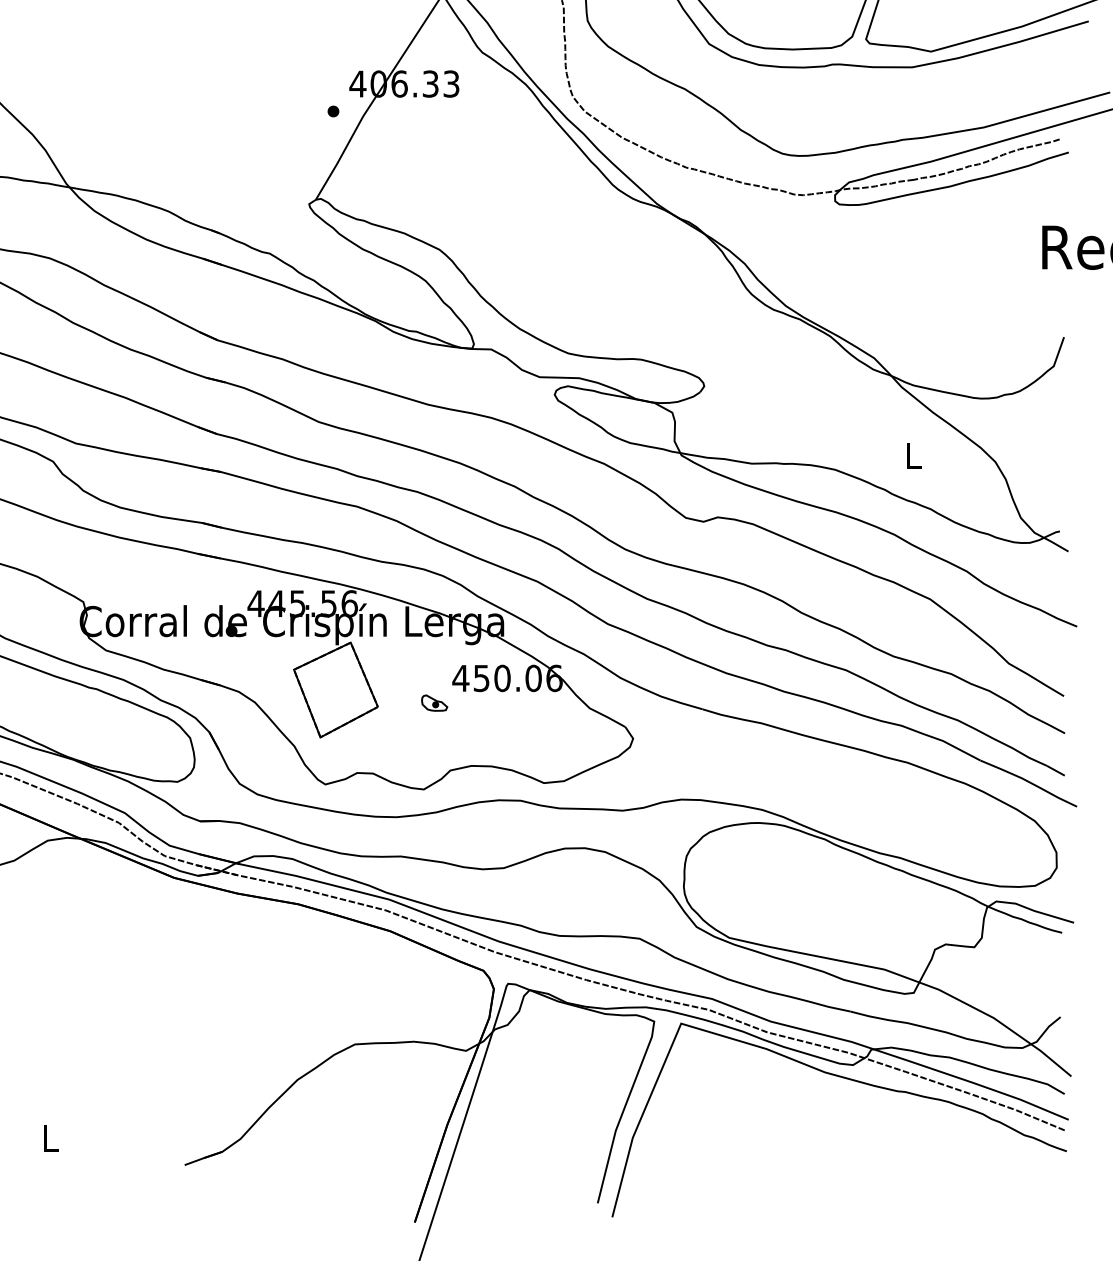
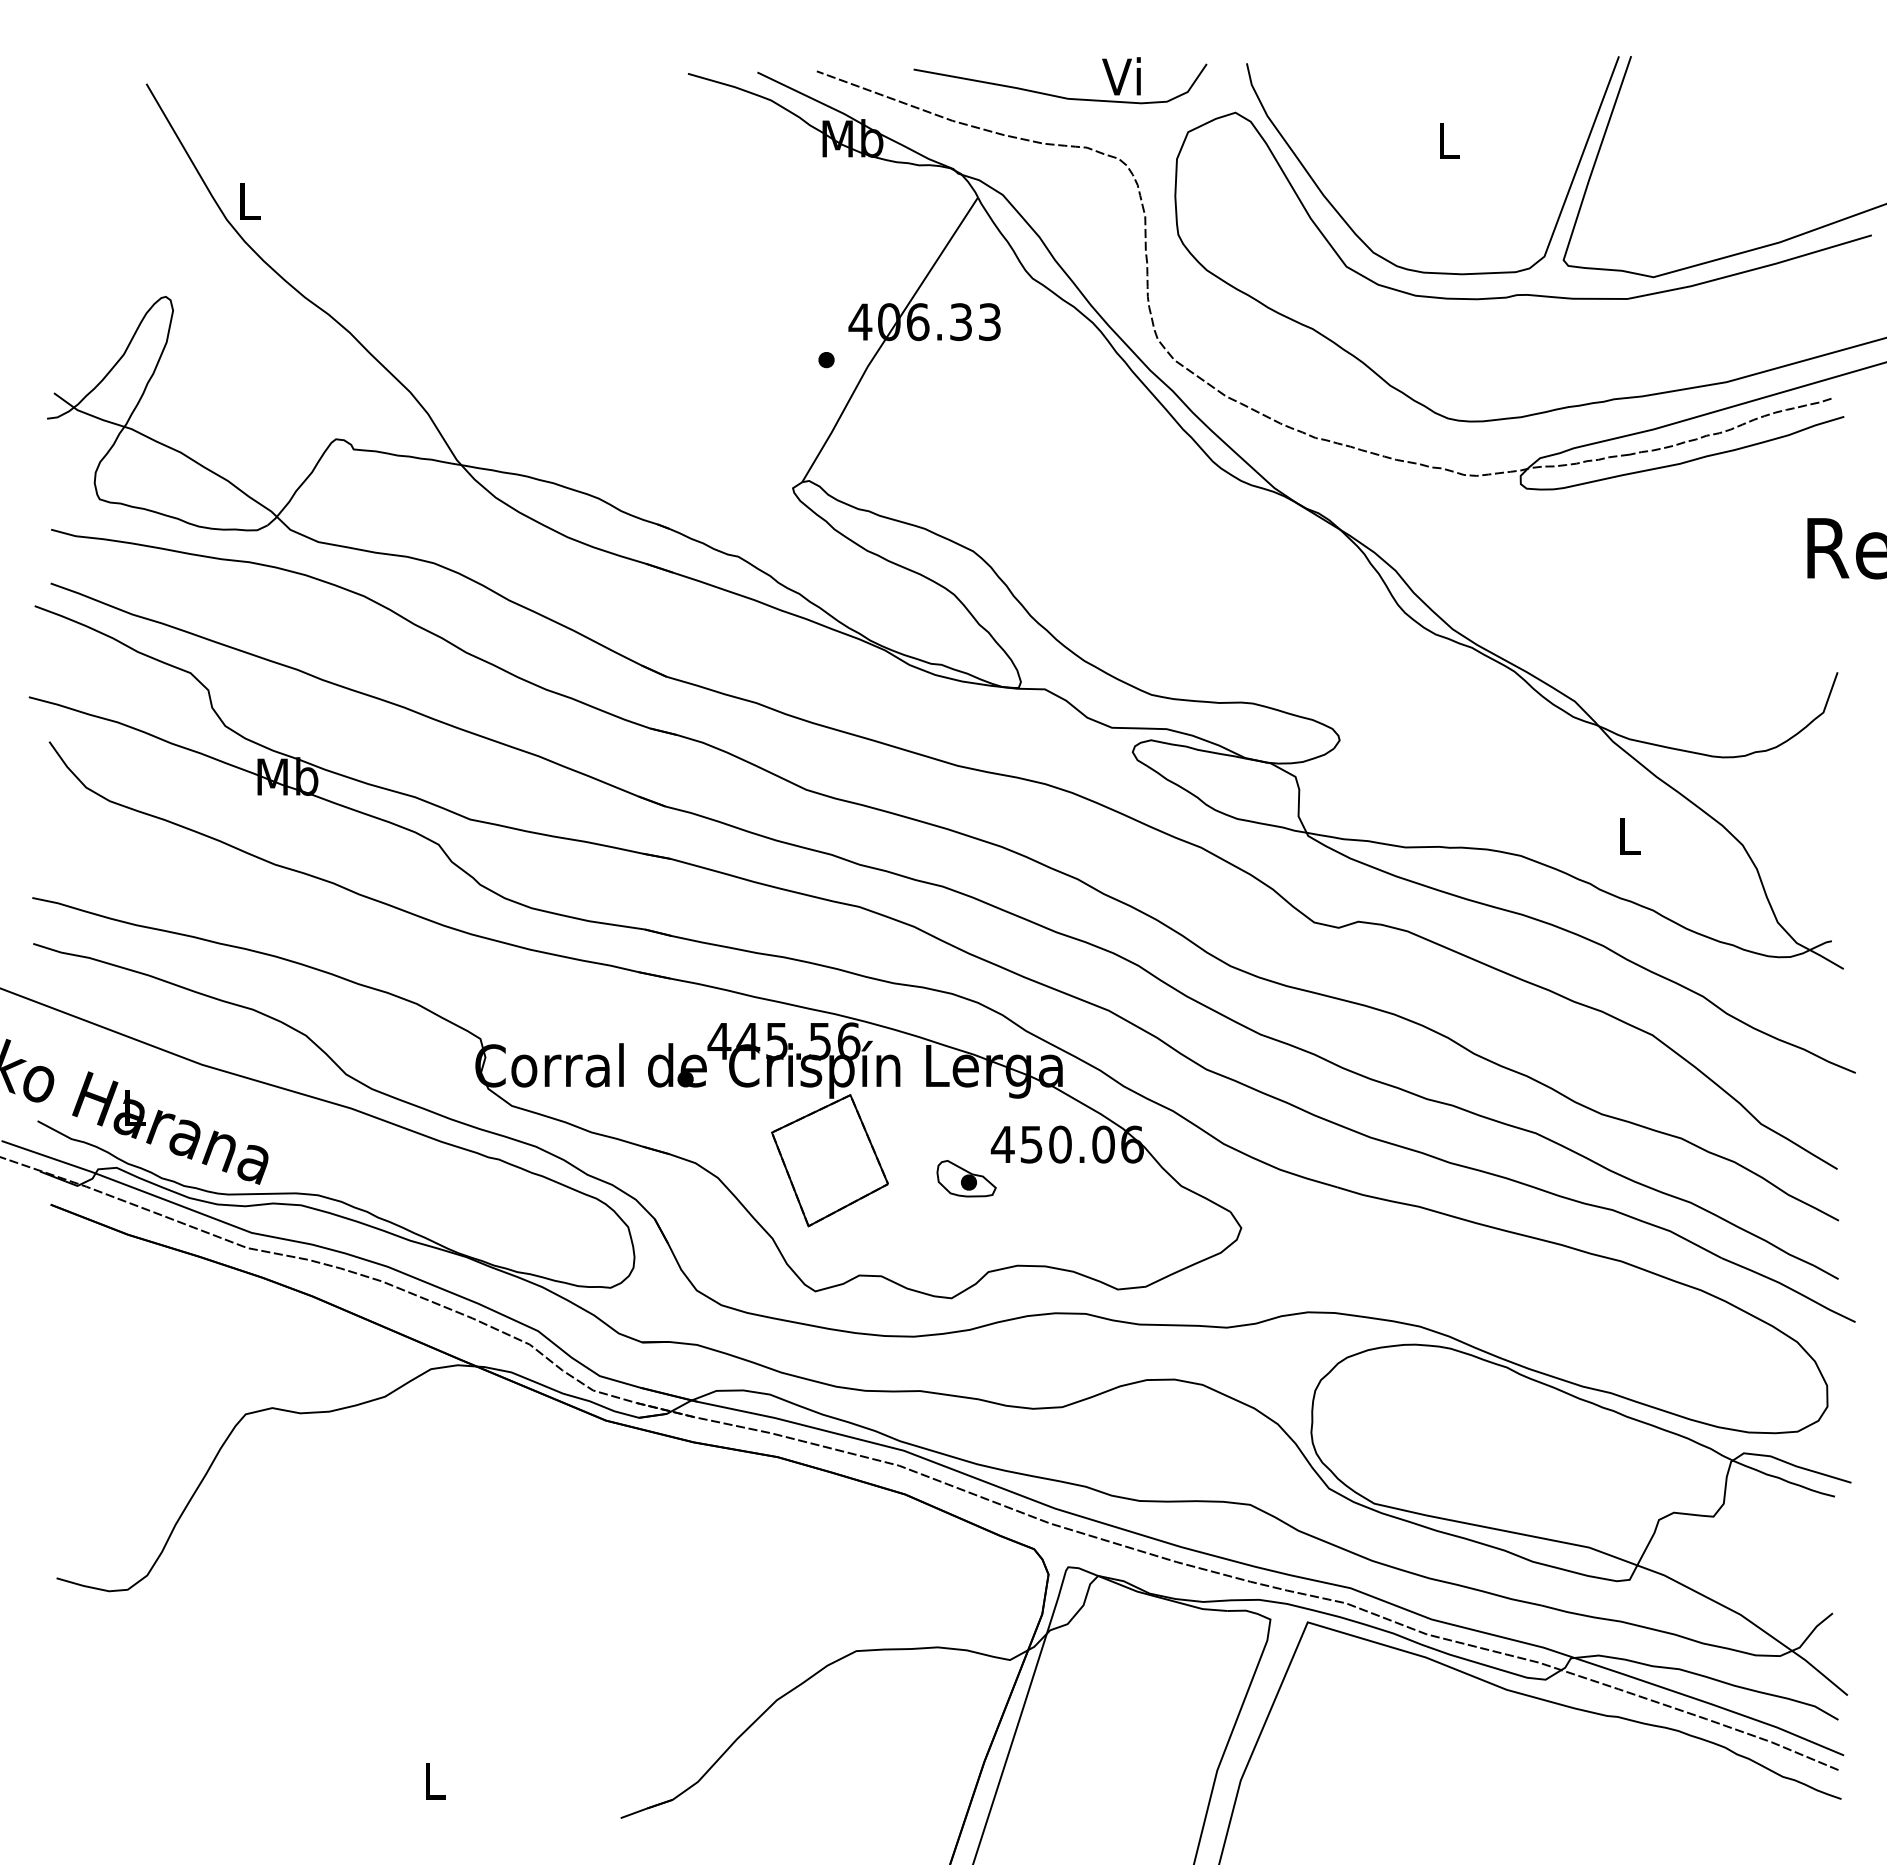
part: (434, 702) -> (966, 1178), size x1.67

